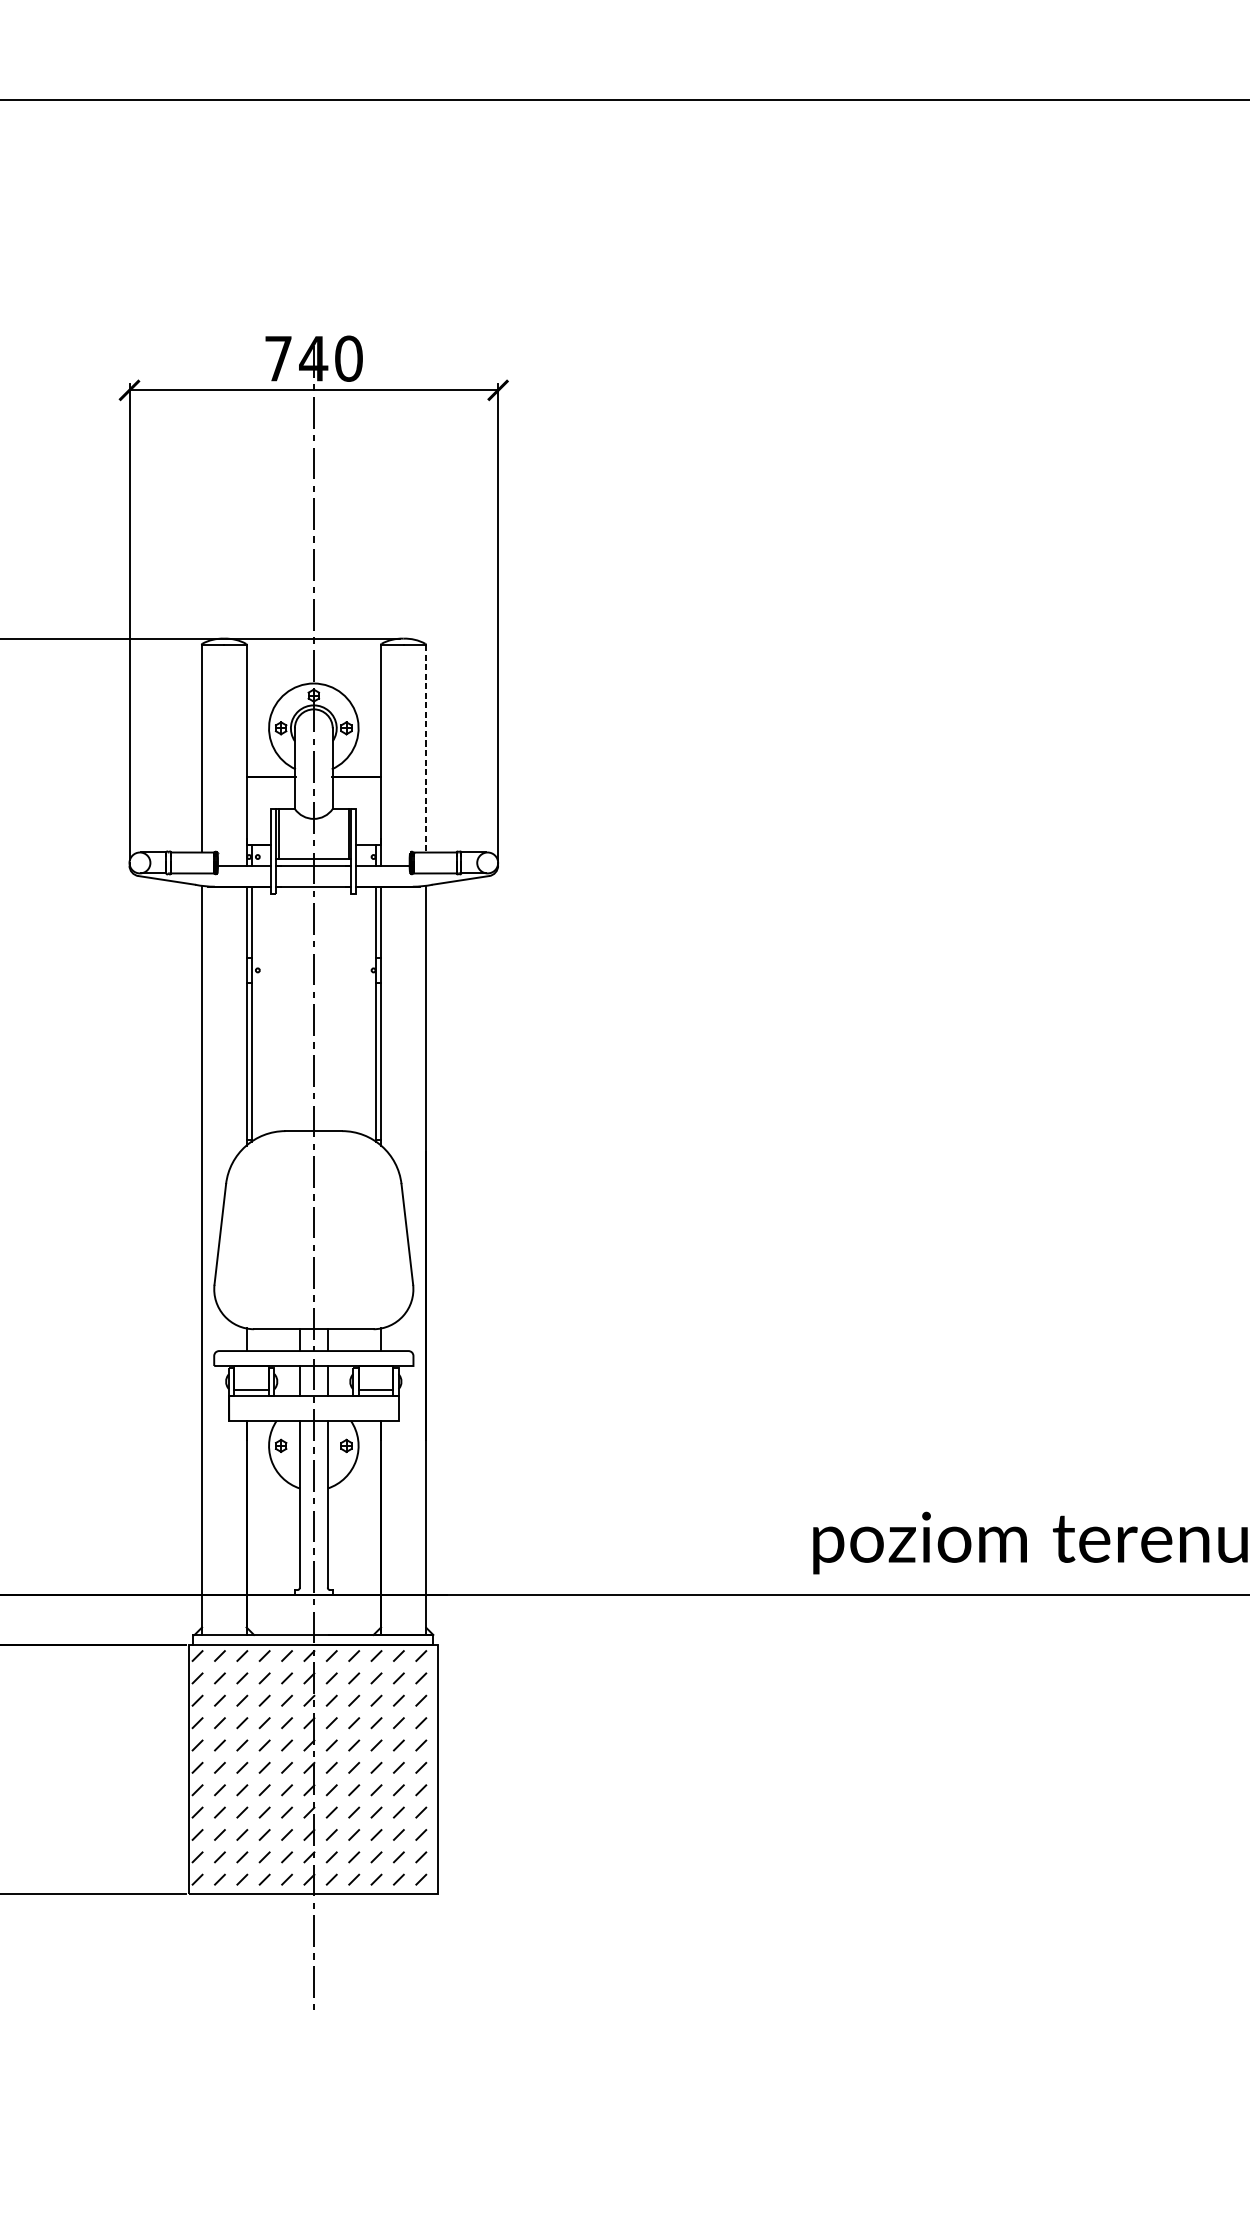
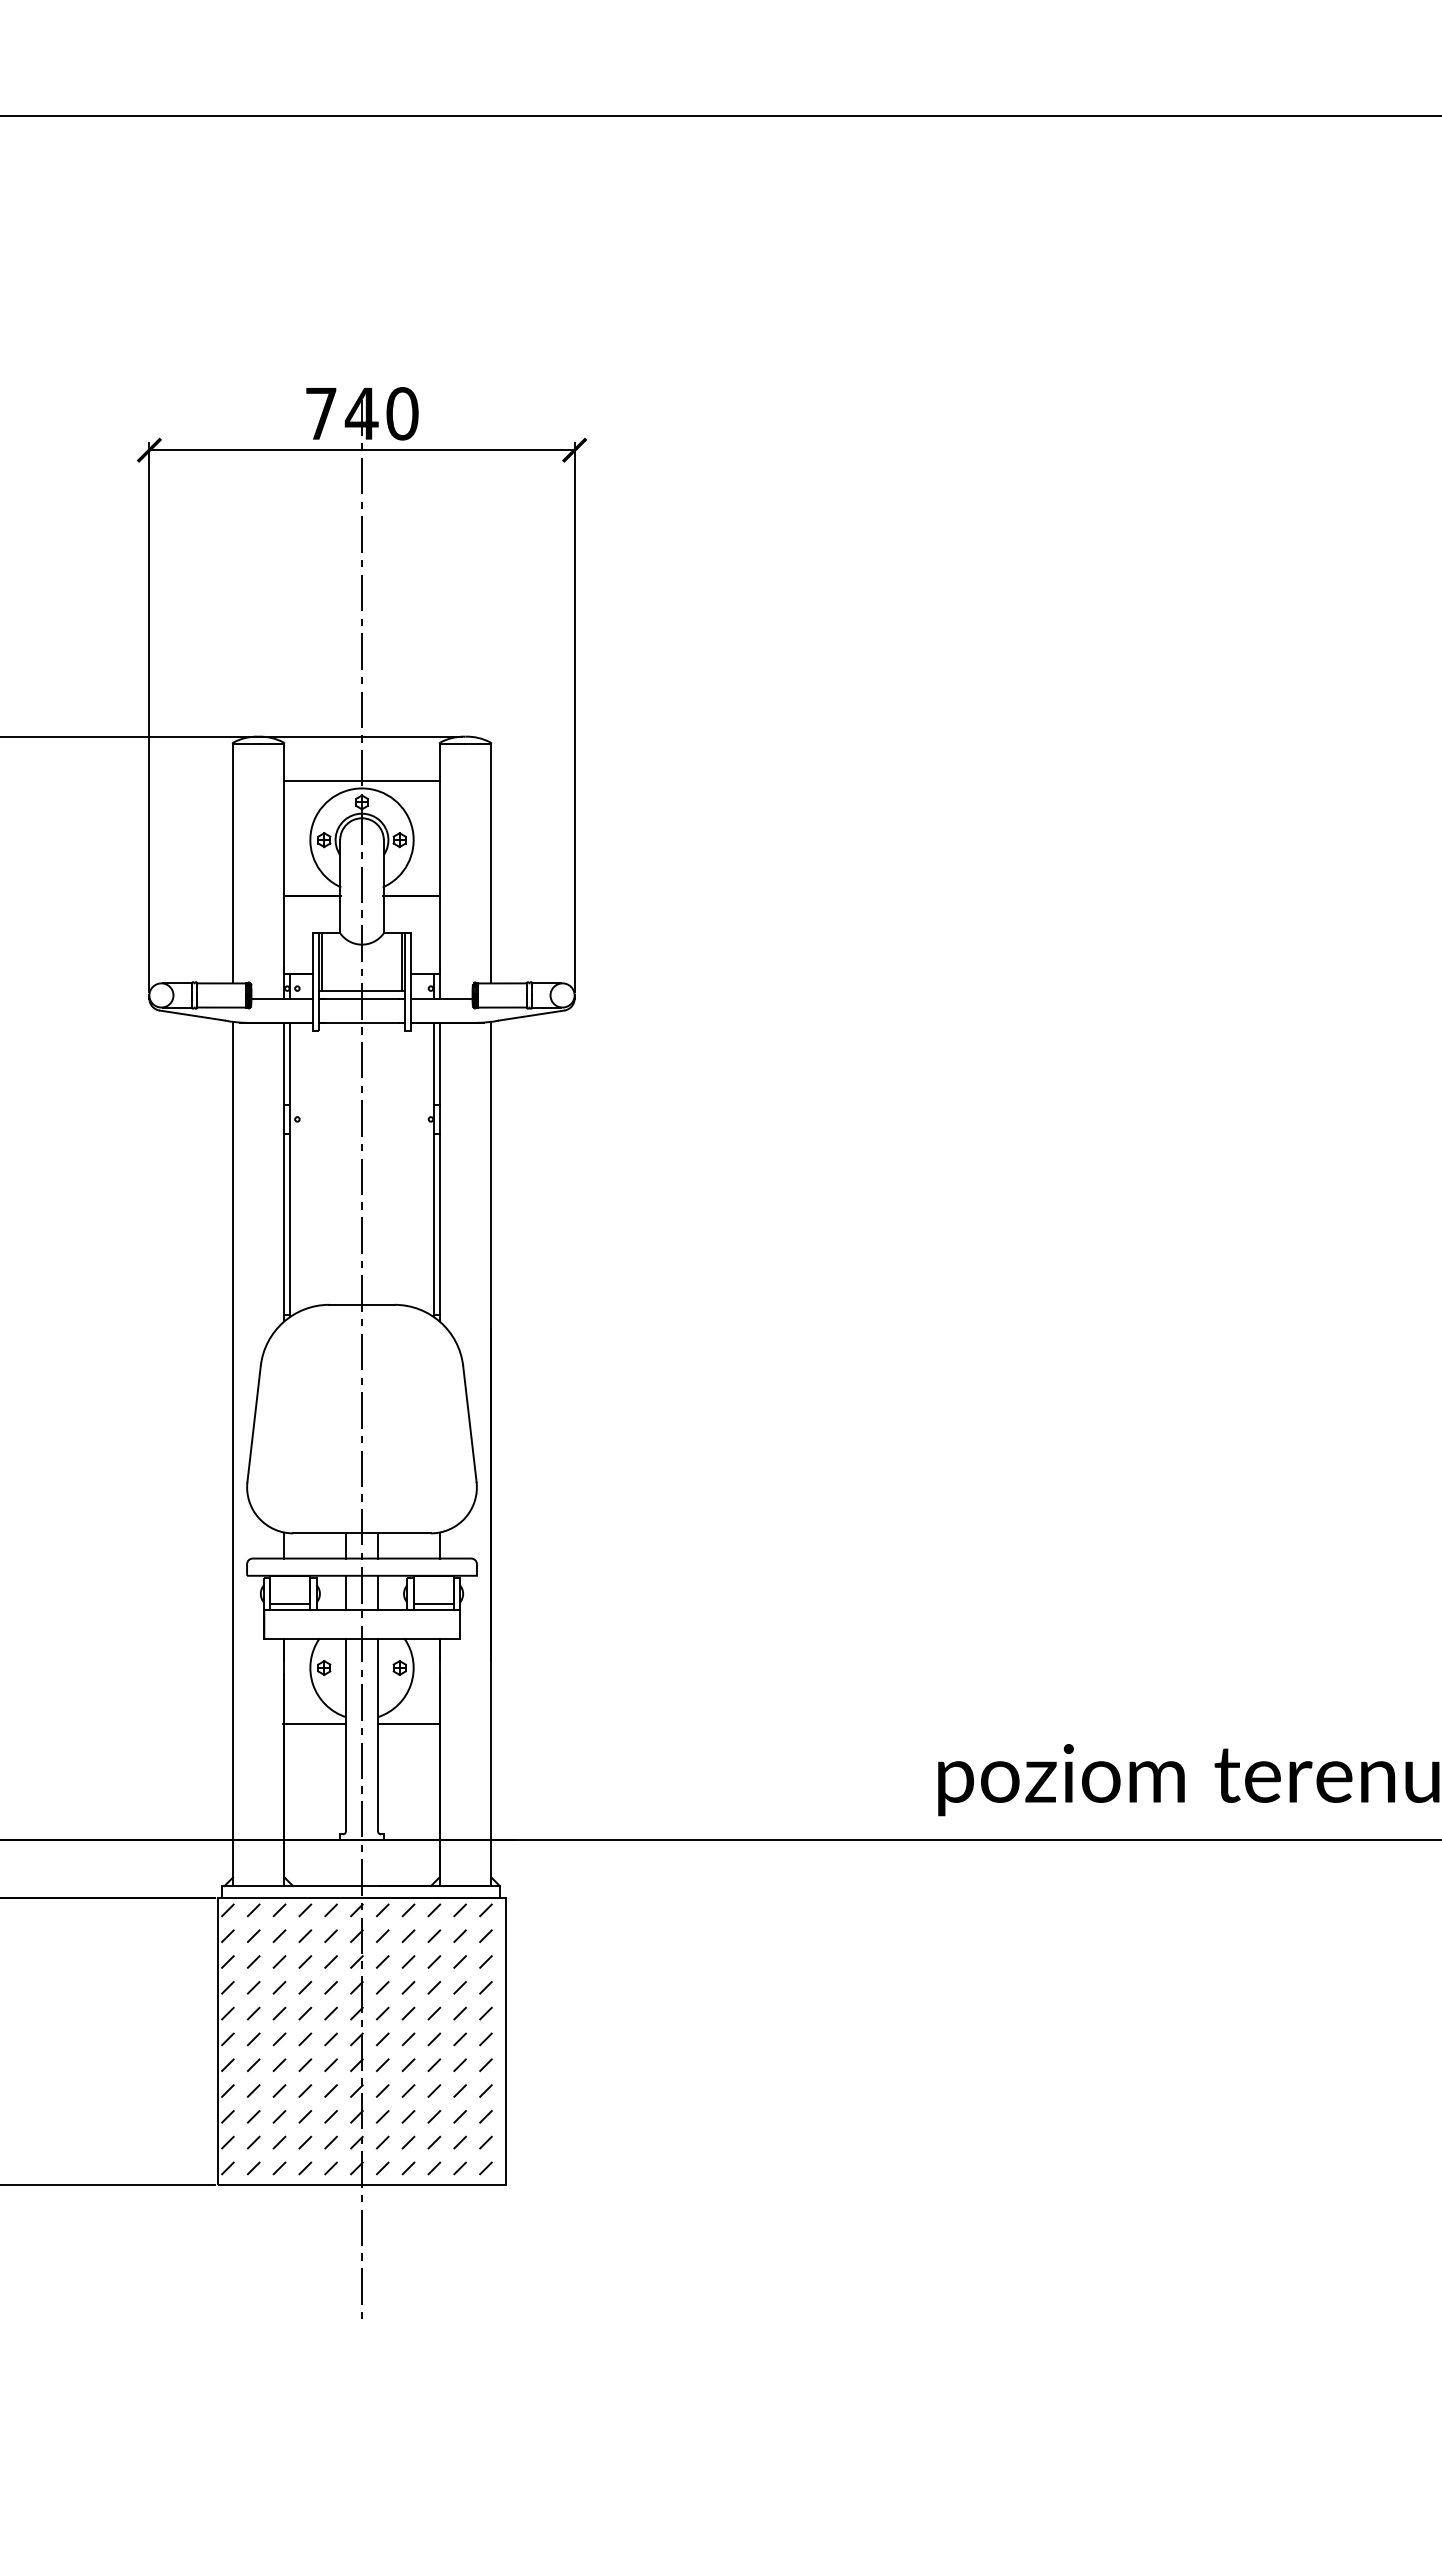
line: (313, 677) -> (361, 781), added
line: (426, 748) -> (491, 863), dashed -> solid
line: (272, 1494) -> (314, 1723), added
line: (354, 1494) -> (408, 1723), added

